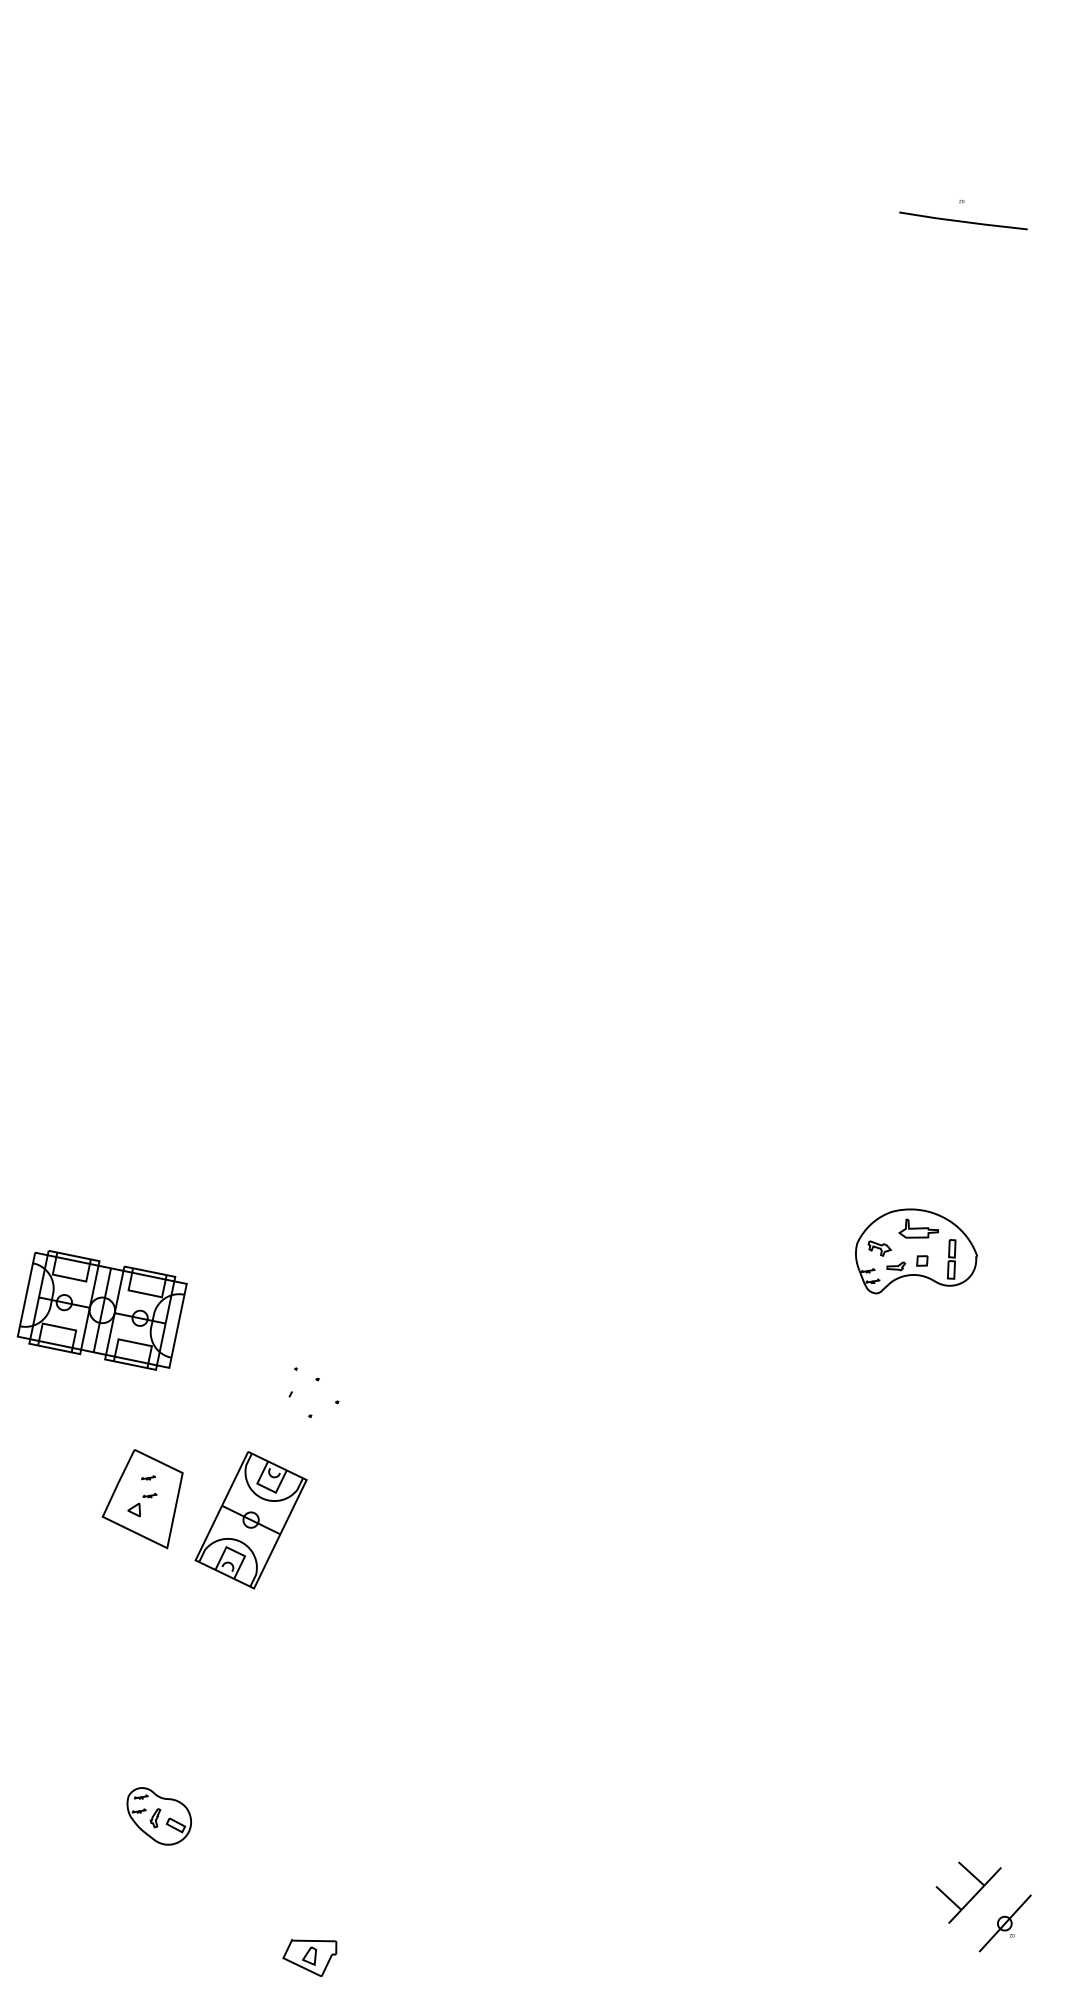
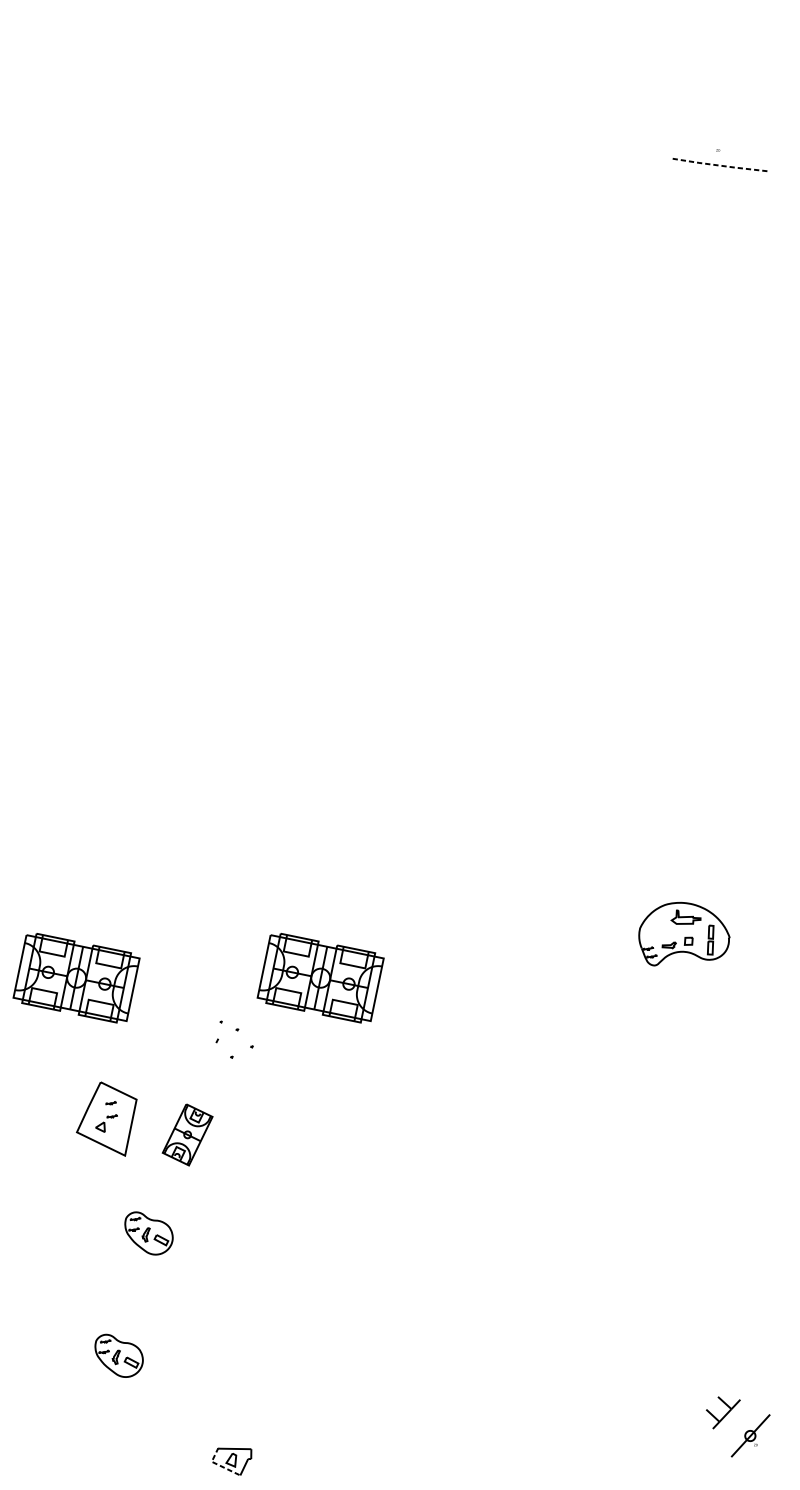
line: (962, 221) -> (718, 165), solid -> dashed
part: (879, 1248) -> (656, 931), removed
part: (428, 1310) -> (320, 978), added
part: (250, 1520) -> (187, 1135), size x0.6
part: (198, 1652) -> (148, 1233), added
part: (968, 1892) -> (723, 1412), size x0.7
line: (292, 1962) -> (218, 1464), solid -> dashed

